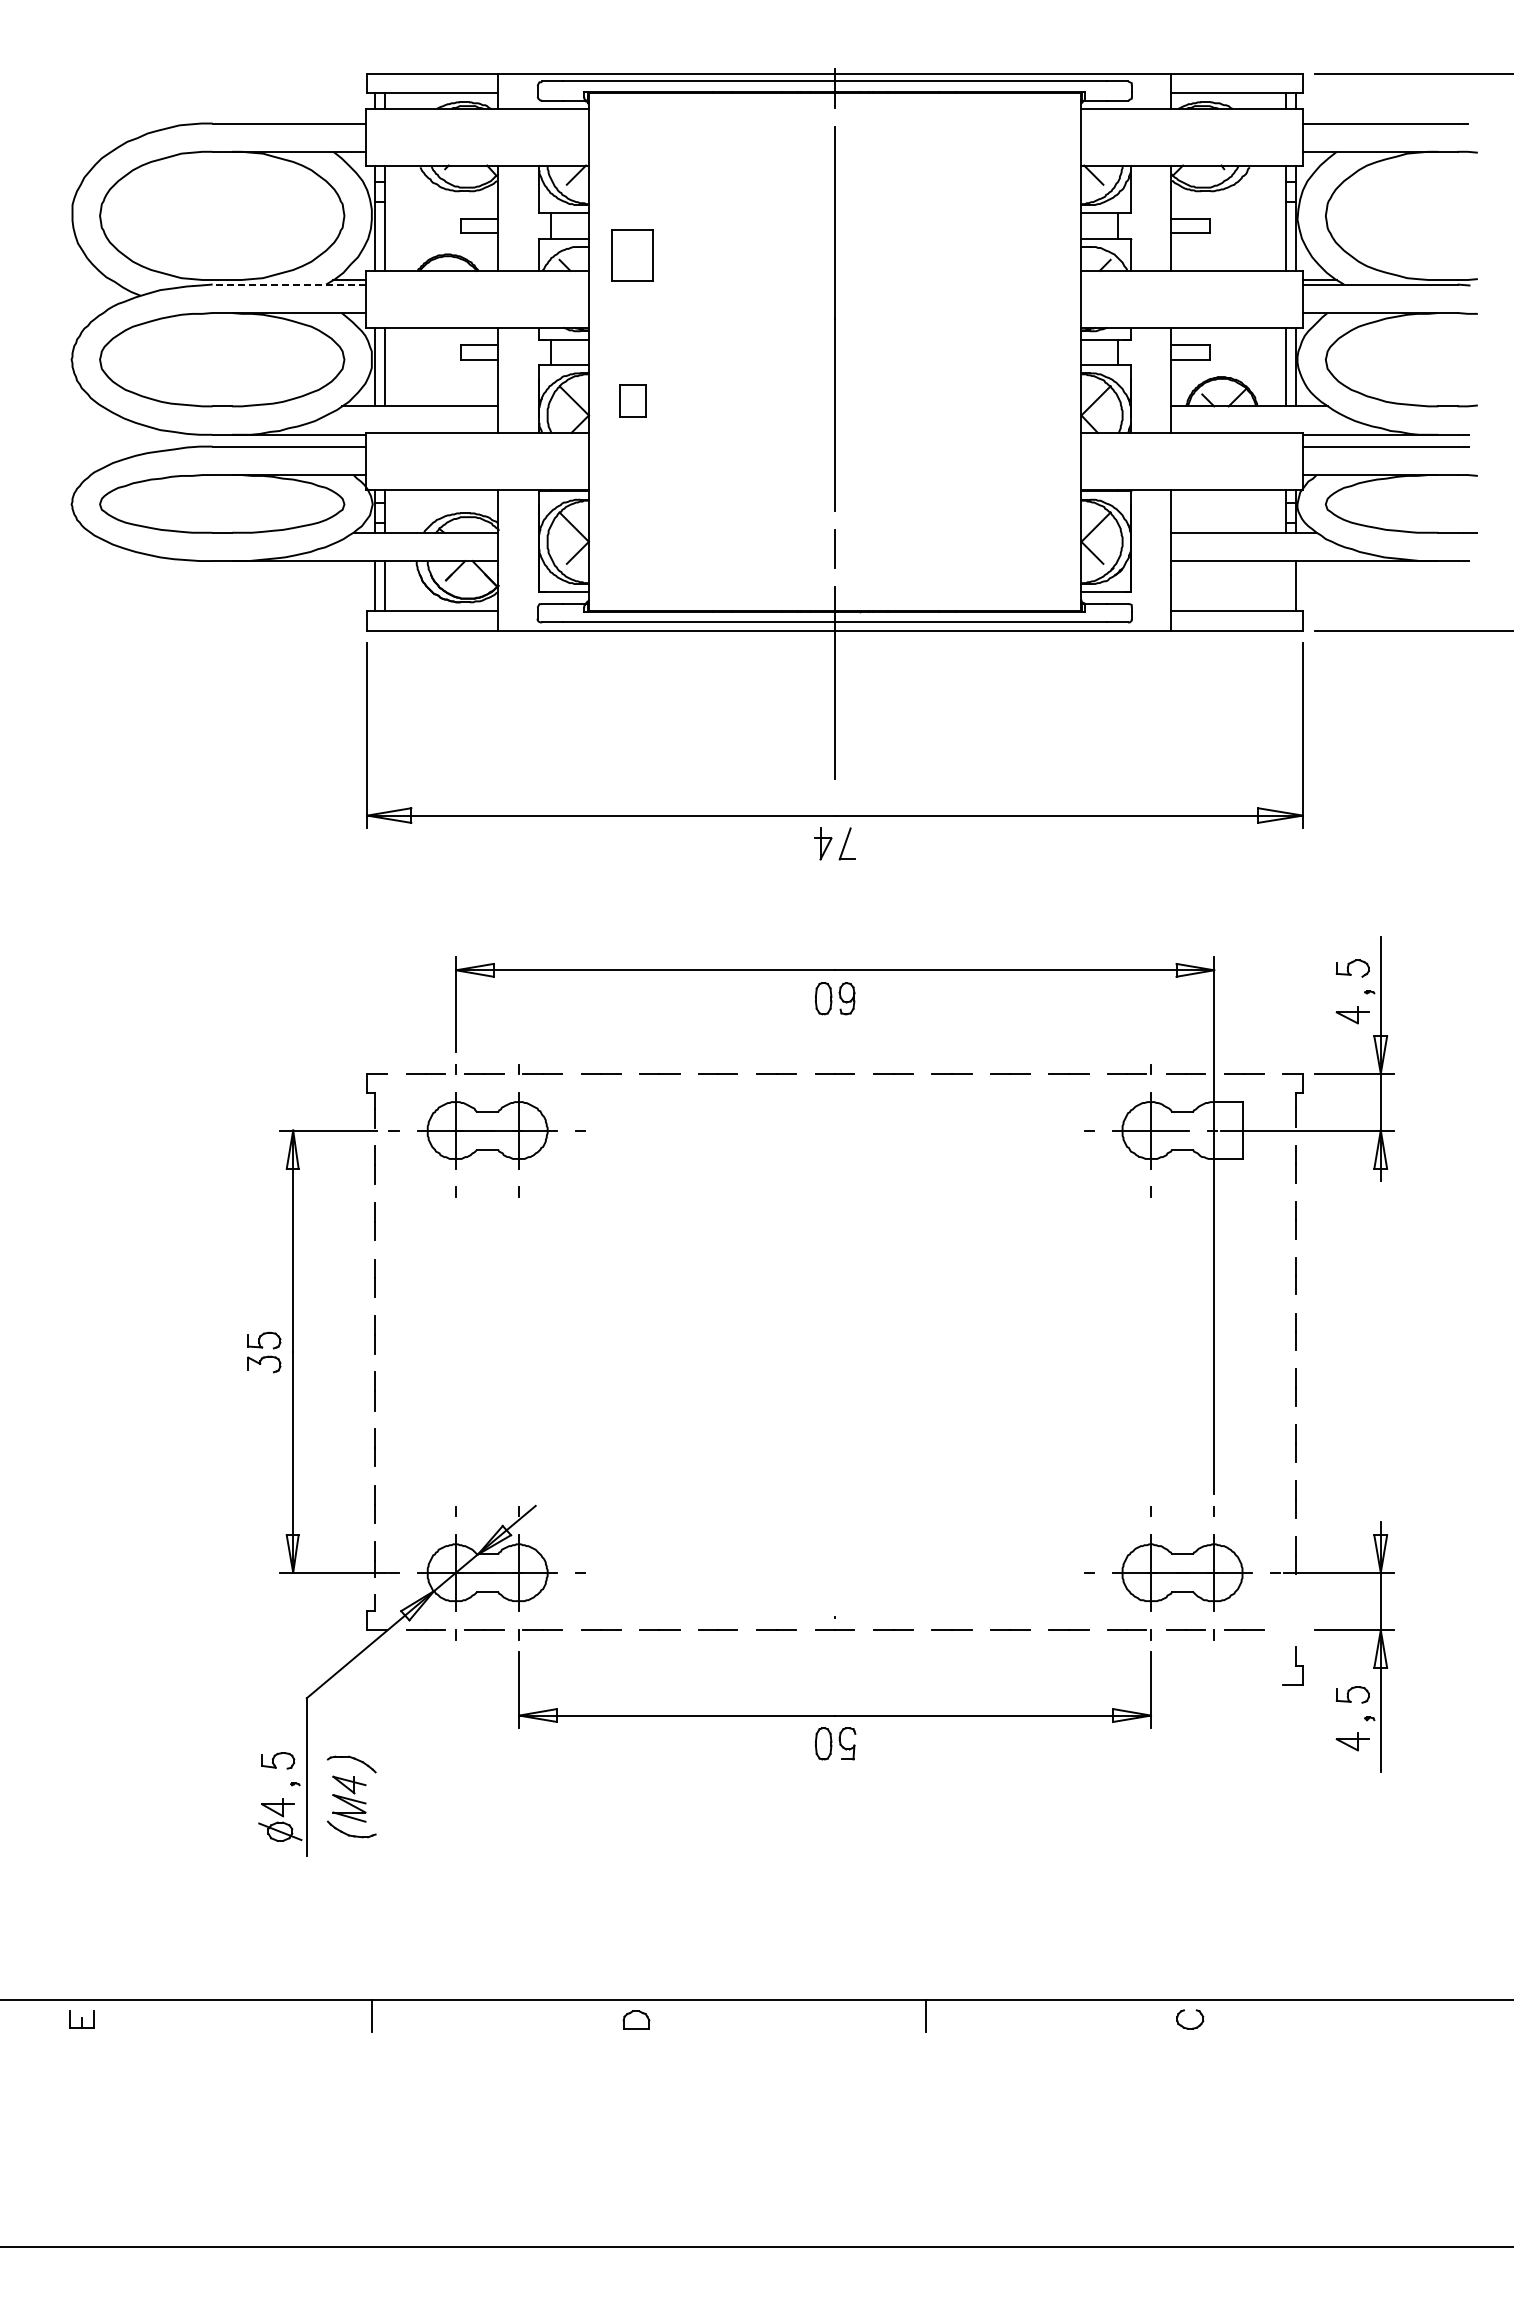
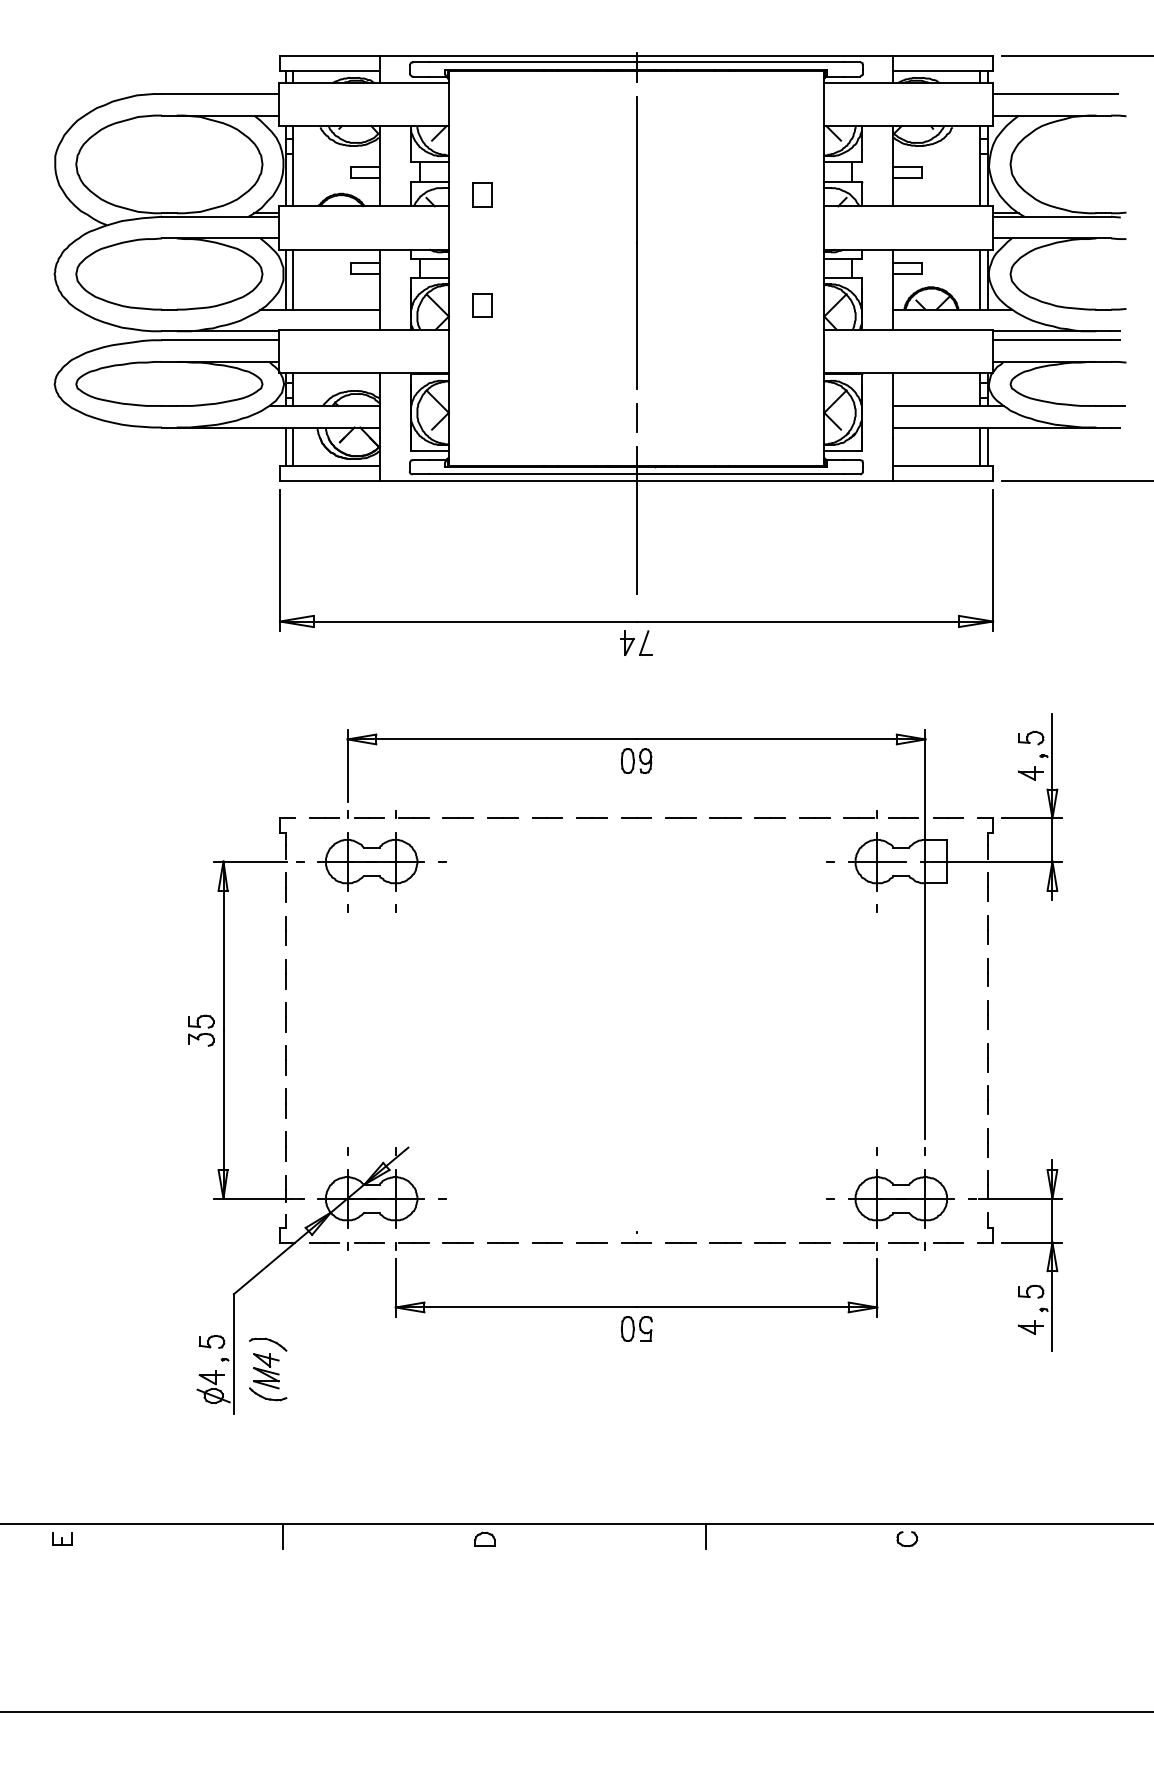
part: (632, 255) -> (482, 194), size x0.62
line: (289, 284) -> (220, 216), dashed -> solid
line: (1285, 586) -> (979, 446), added
part: (1292, 1665) -> (985, 1227), moved

